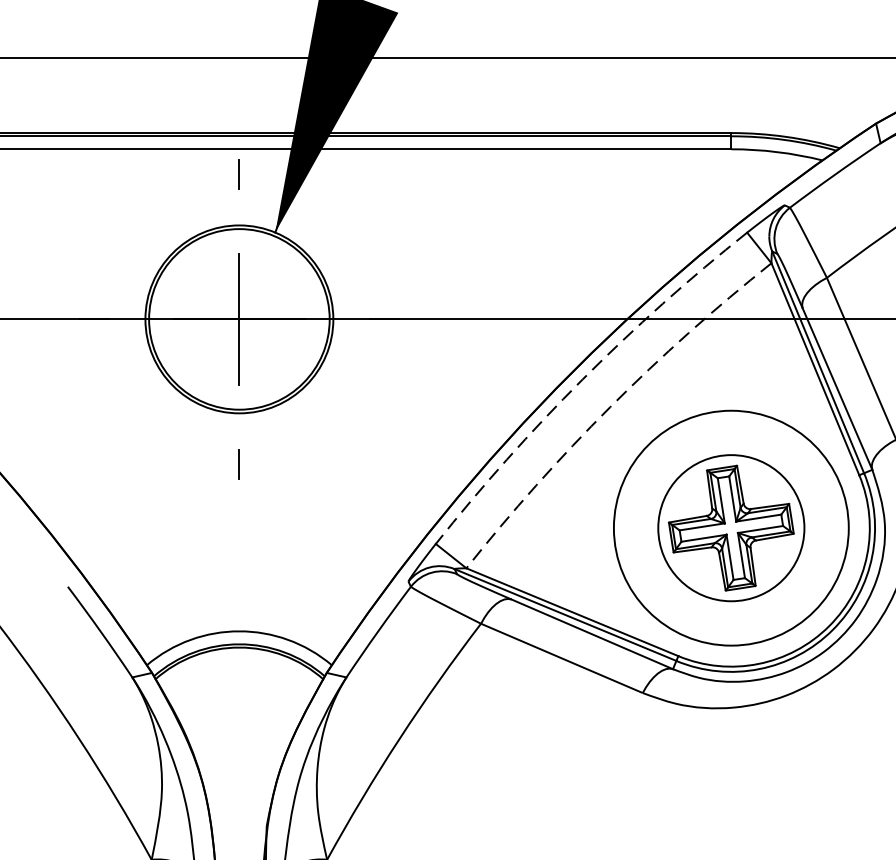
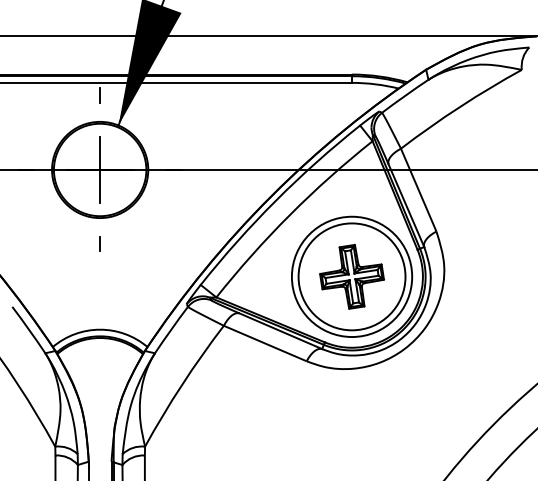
arc: (581, 379) -> (275, 200), dashed -> solid
arc: (611, 406) -> (290, 214), dashed -> solid
circle: (730, 527) -> (351, 276), size x1.43

